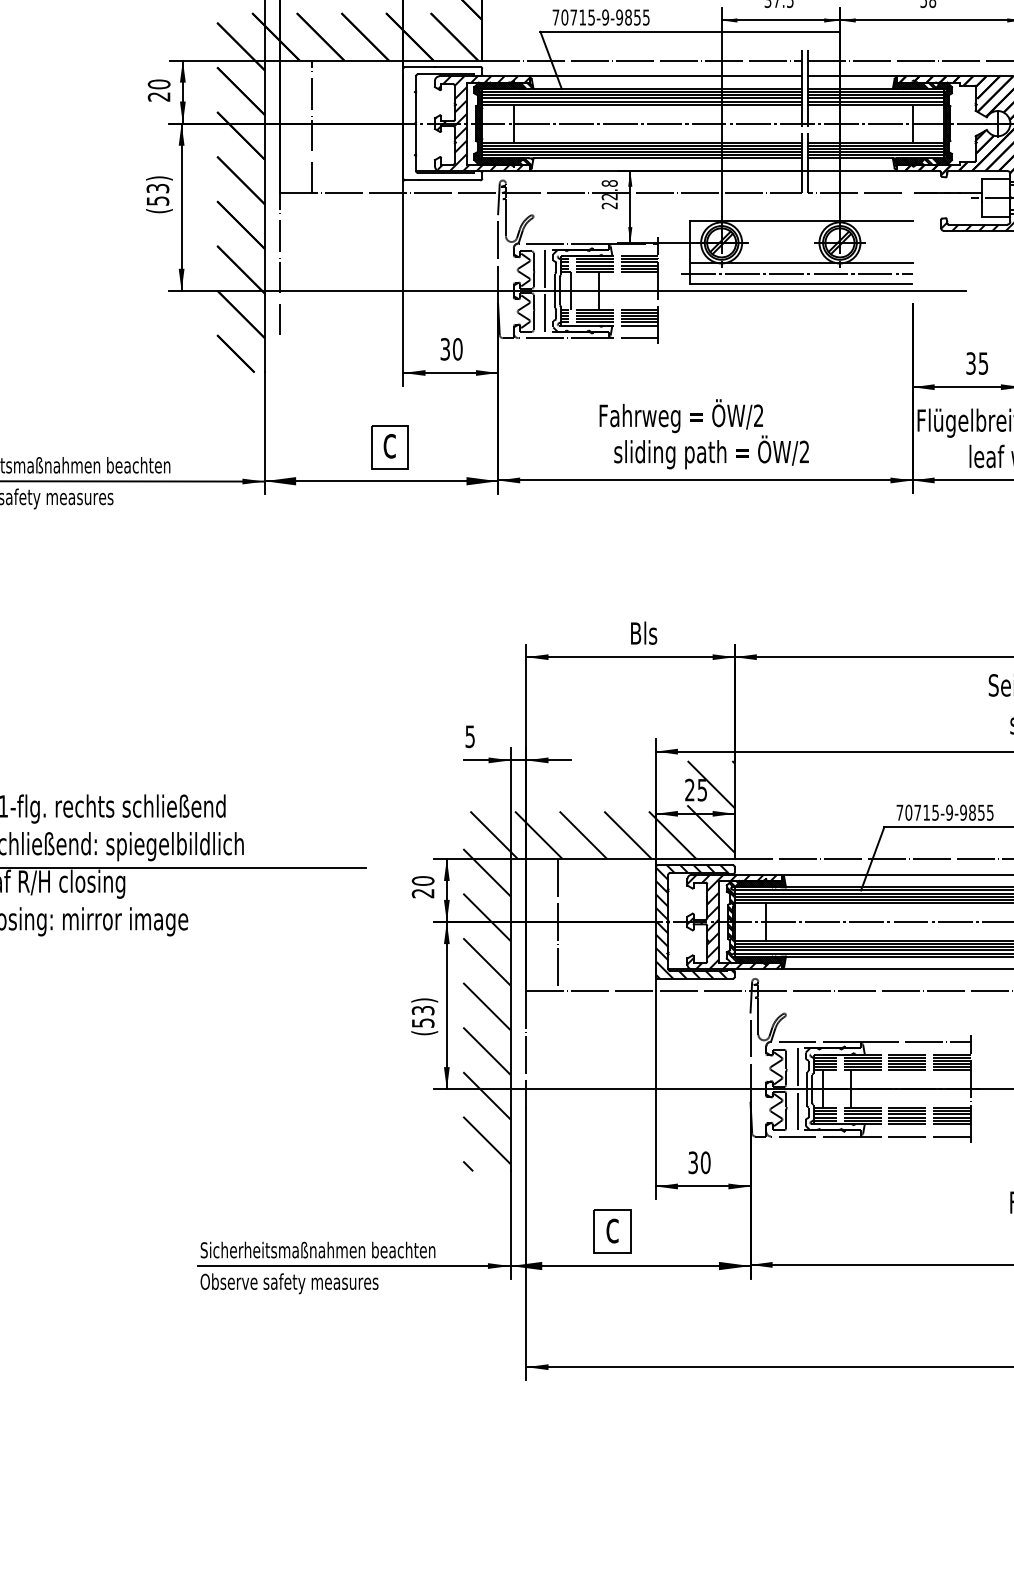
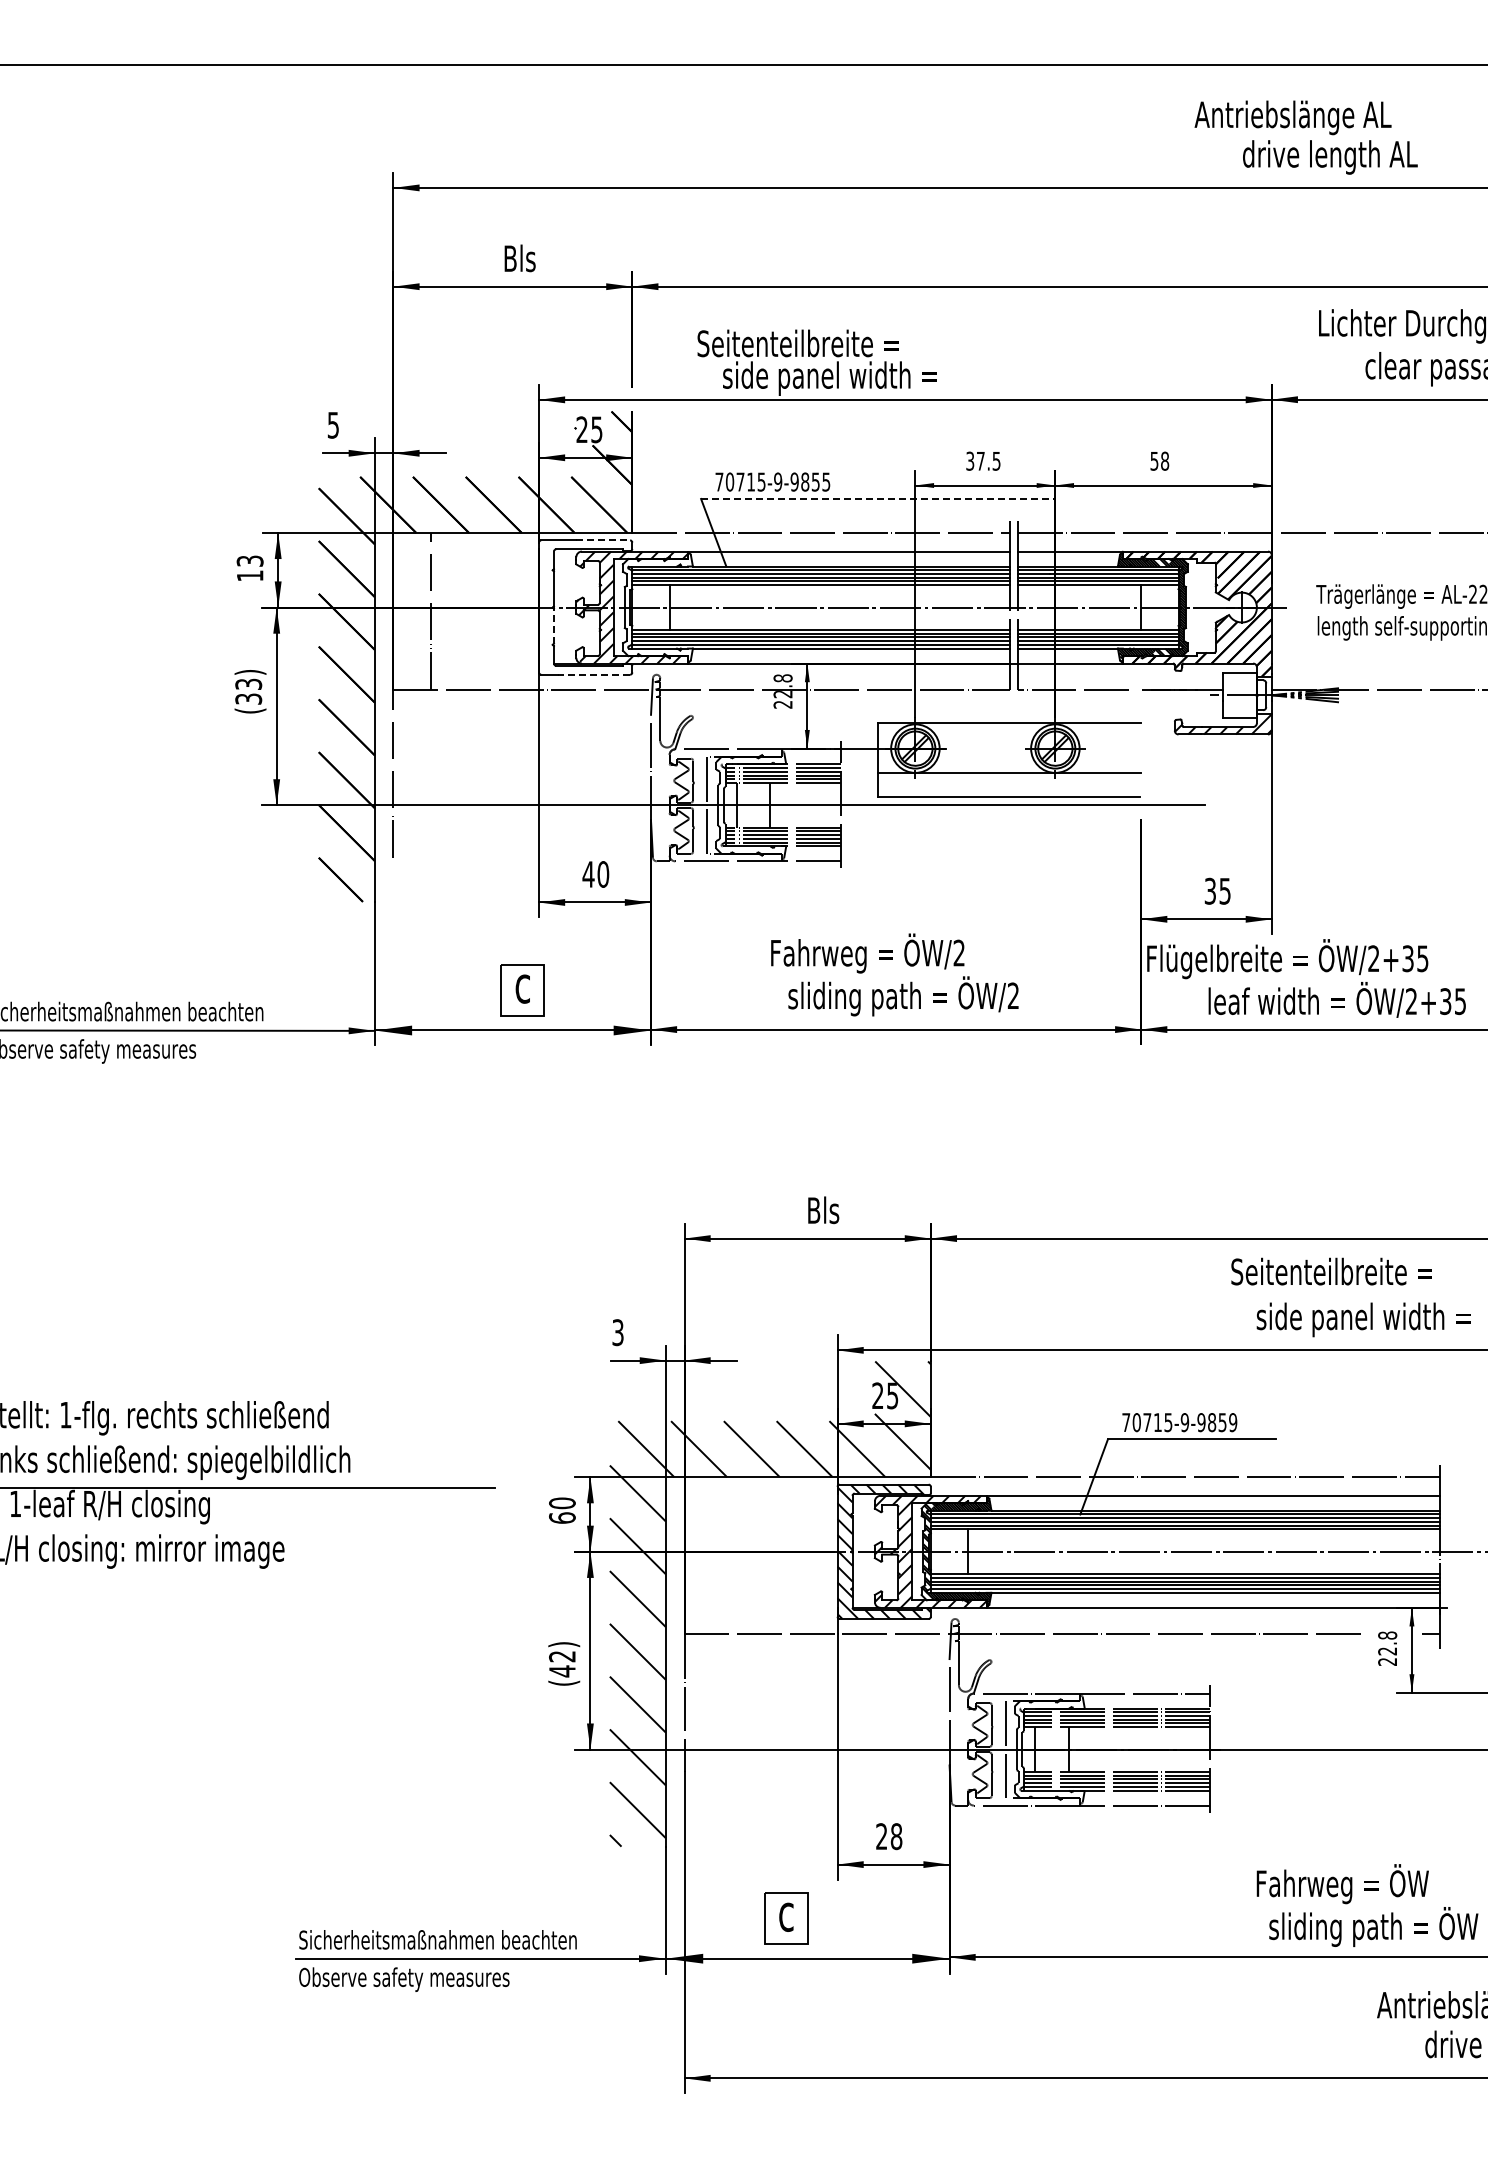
line: (690, 31) -> (878, 498), solid -> dashed
line: (457, 66) -> (603, 540), solid -> dashed
text: (158, 90) -> (249, 568), 20 -> 13
hatch: (503, 125) -> (657, 609), removed
line: (415, 139) -> (553, 626), solid -> dashed
line: (449, 180) -> (593, 674), solid -> dashed
text: (157, 200) -> (248, 698), 53 -> 33
line: (796, 273) -> (1004, 784), removed
text: (445, 349) -> (588, 874), 30 -> 40
text: (470, 736) -> (618, 1332), 5 -> 3
text: (990, 812) -> (1233, 1422), 70715-9-9855 -> 70715-9-9859
text: (423, 892) -> (562, 1517), 20 -> 60
line: (557, 925) -> (721, 1555), removed
text: (423, 1017) -> (562, 1664), 53 -> 42
text: (699, 1162) -> (889, 1836), 30 -> 28

